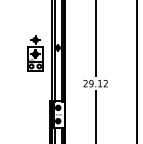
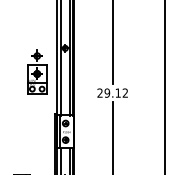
part: (35, 53) -> (37, 72), moved

